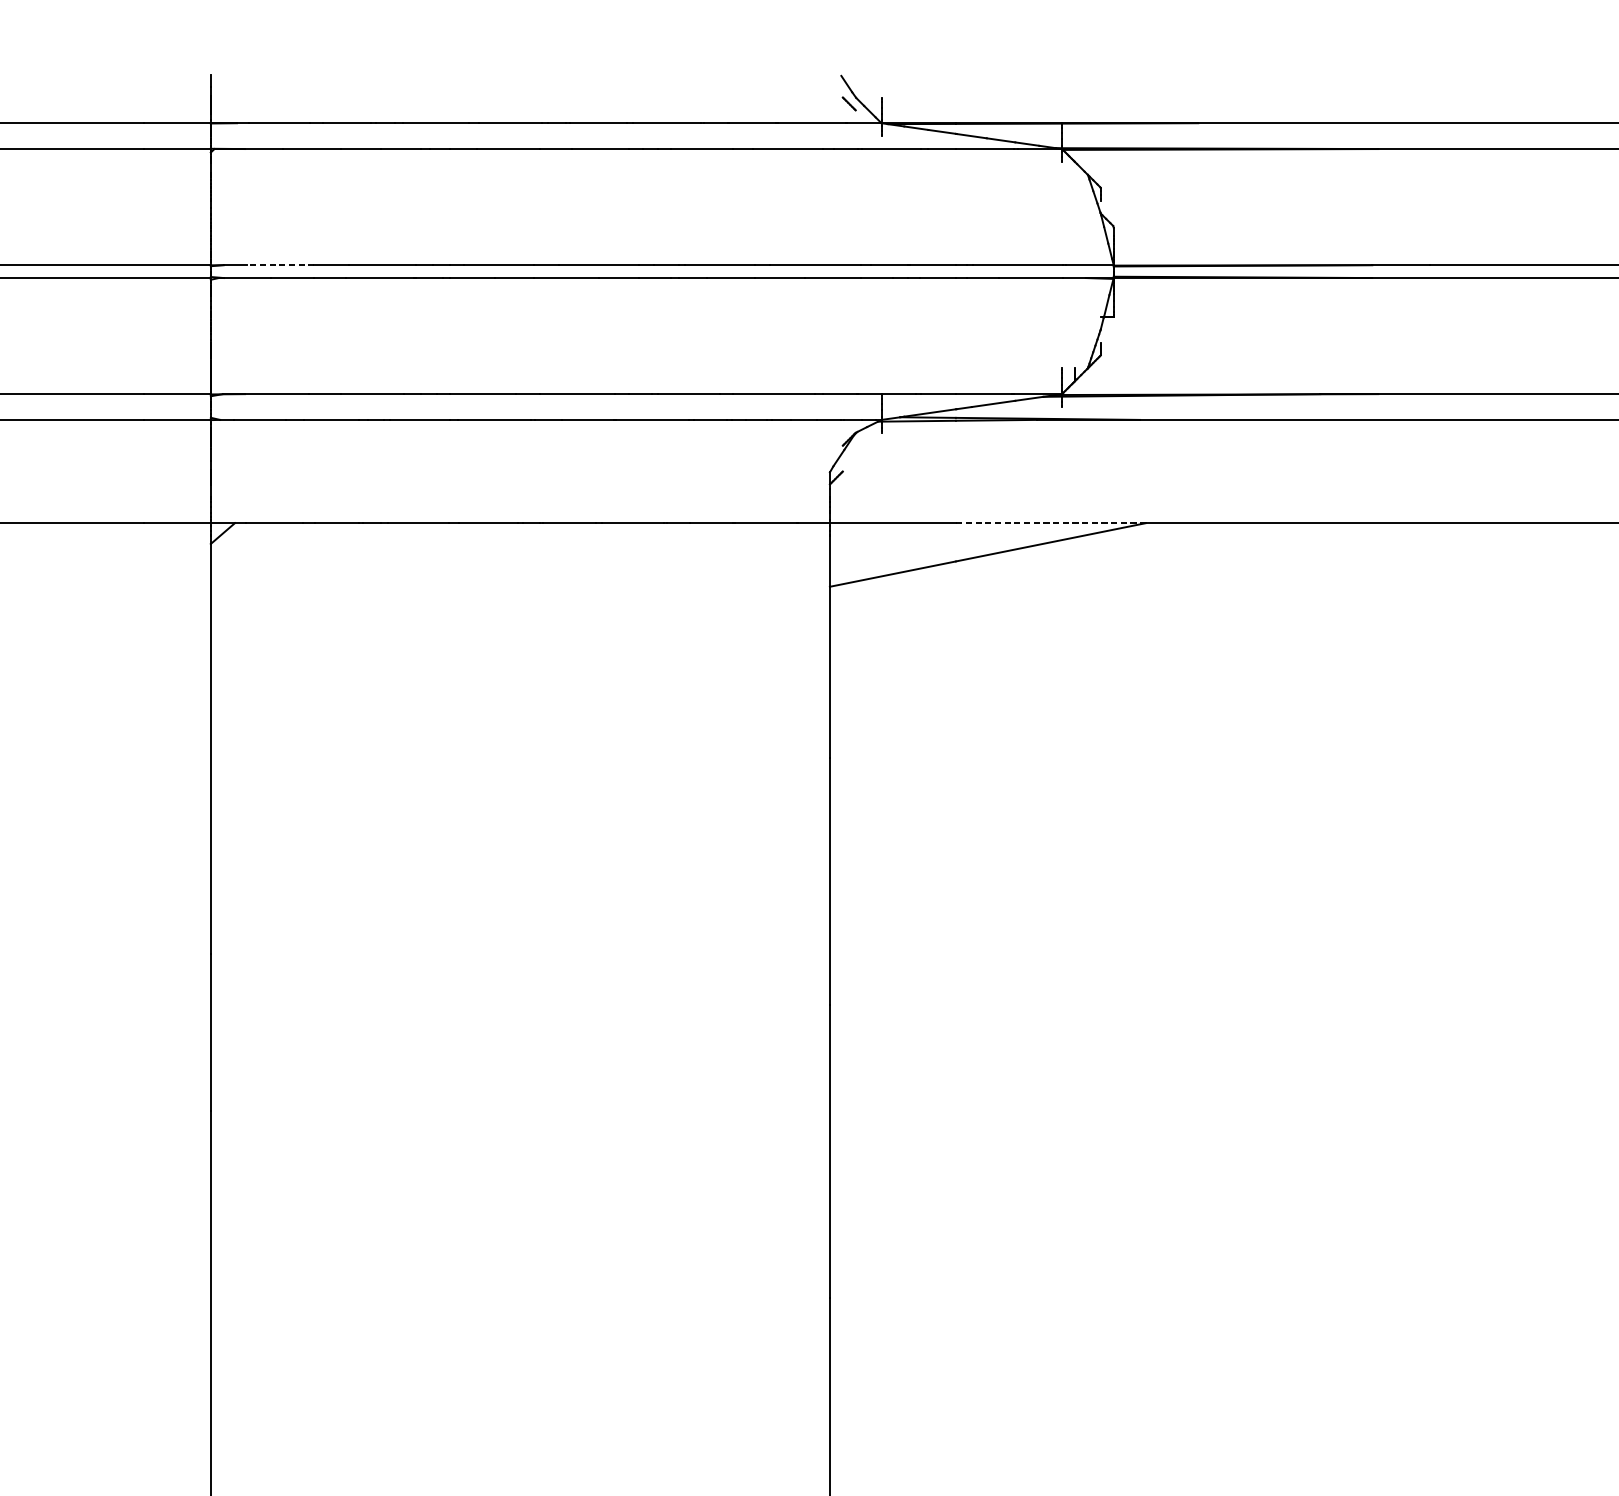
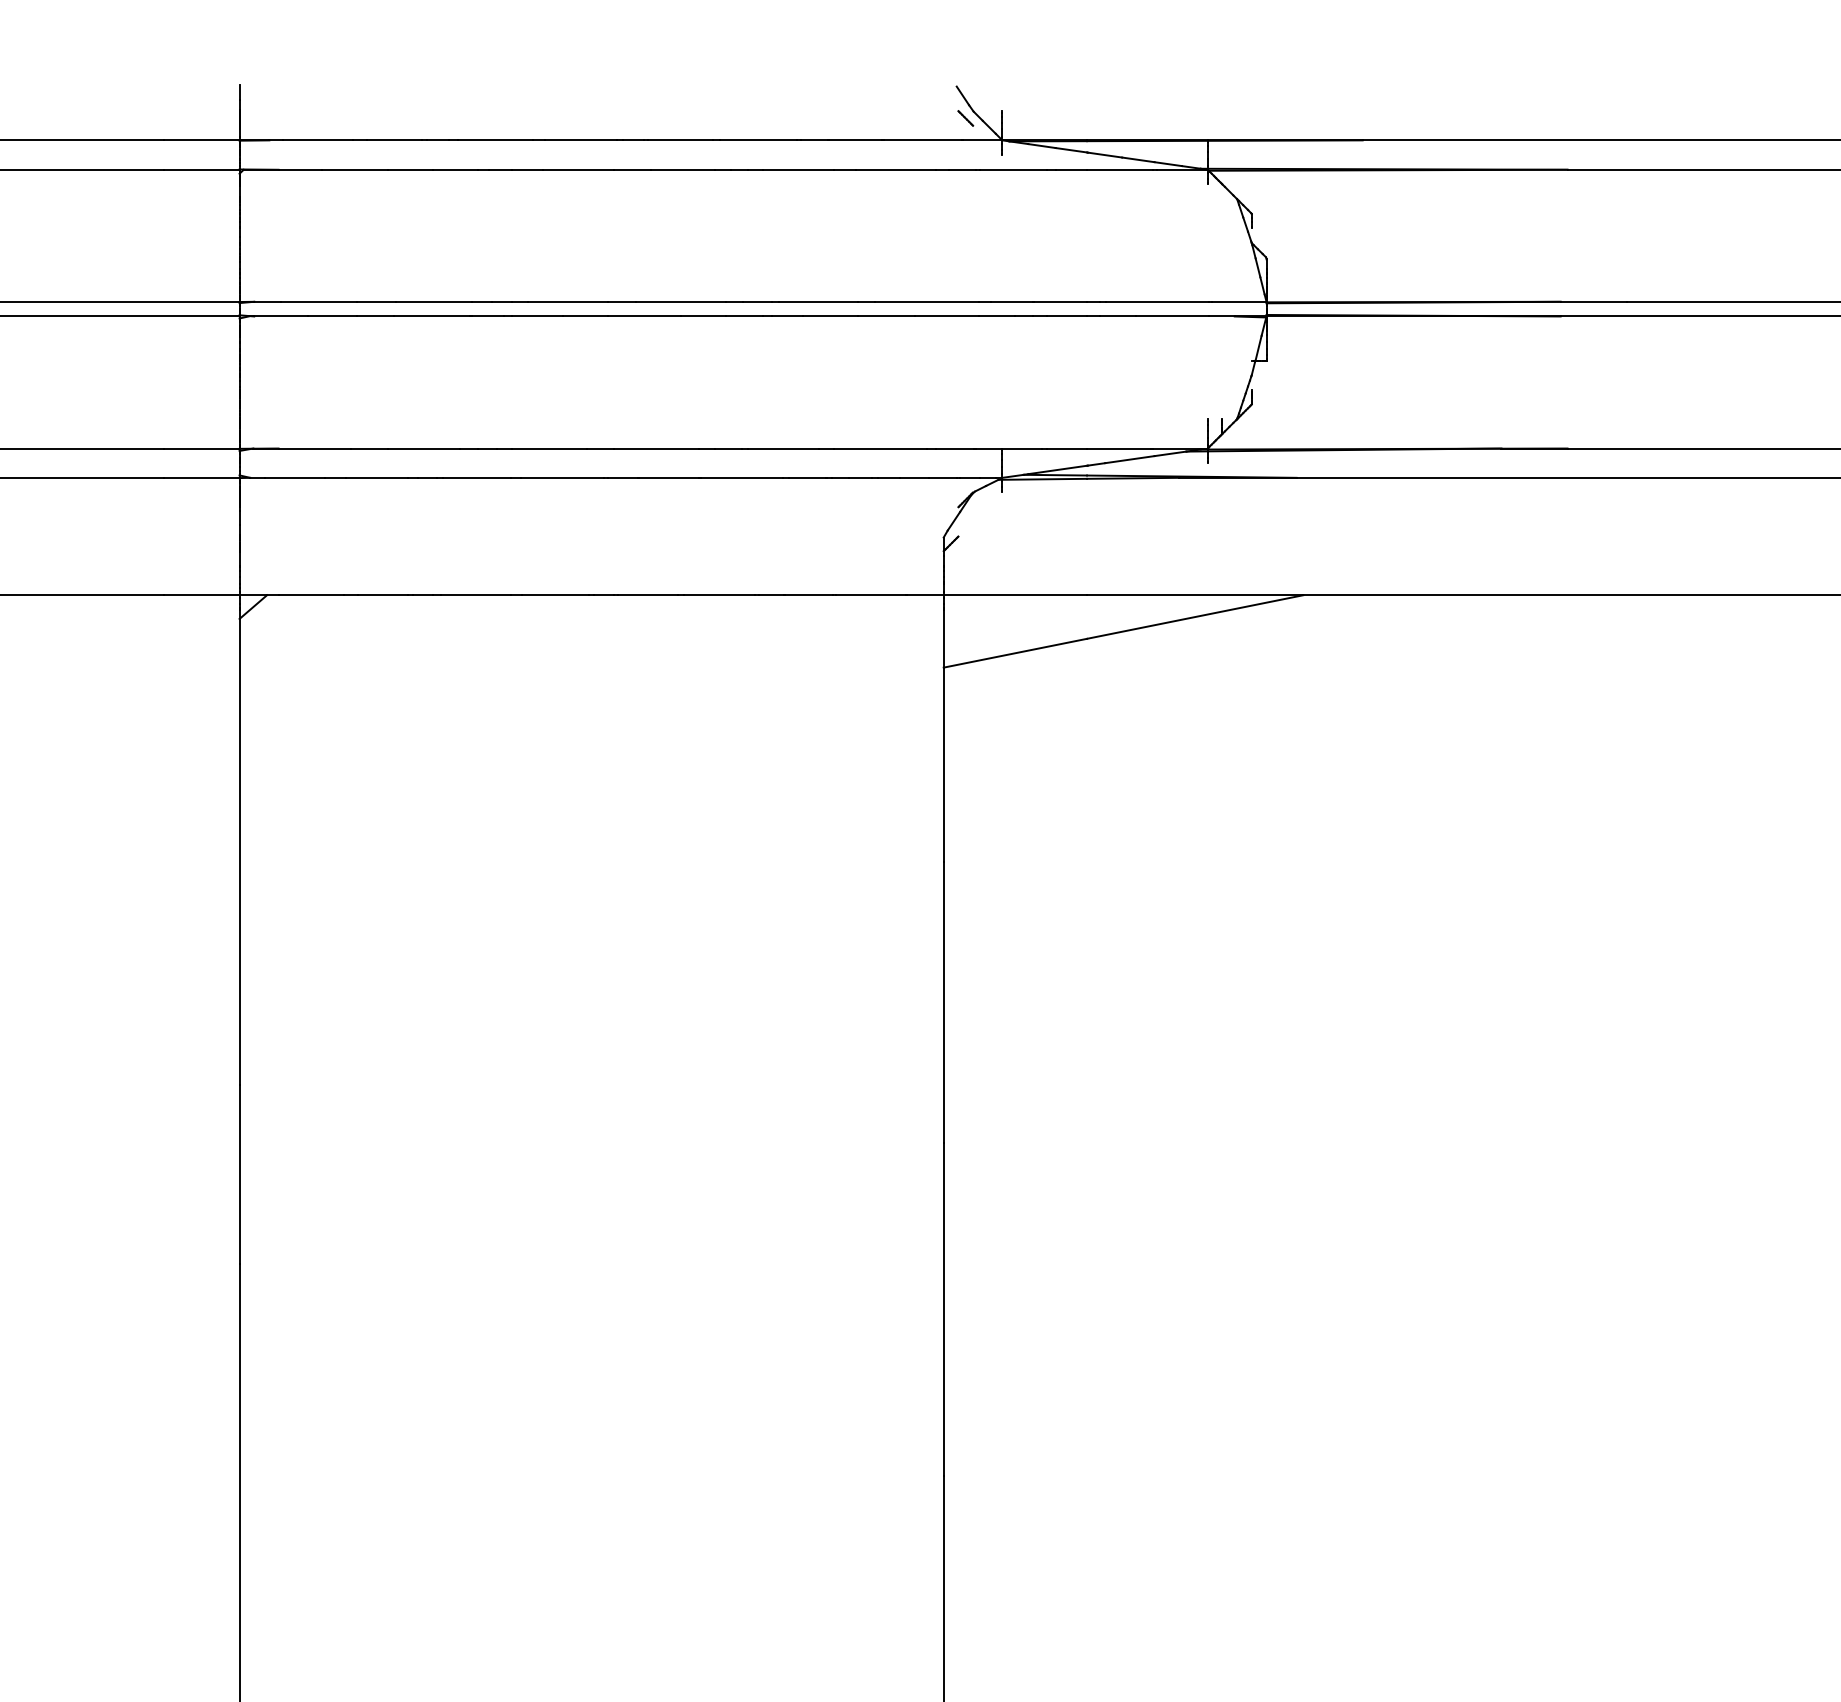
line: (280, 264) -> (318, 301), dashed -> solid
line: (1050, 523) -> (1194, 595), dashed -> solid

